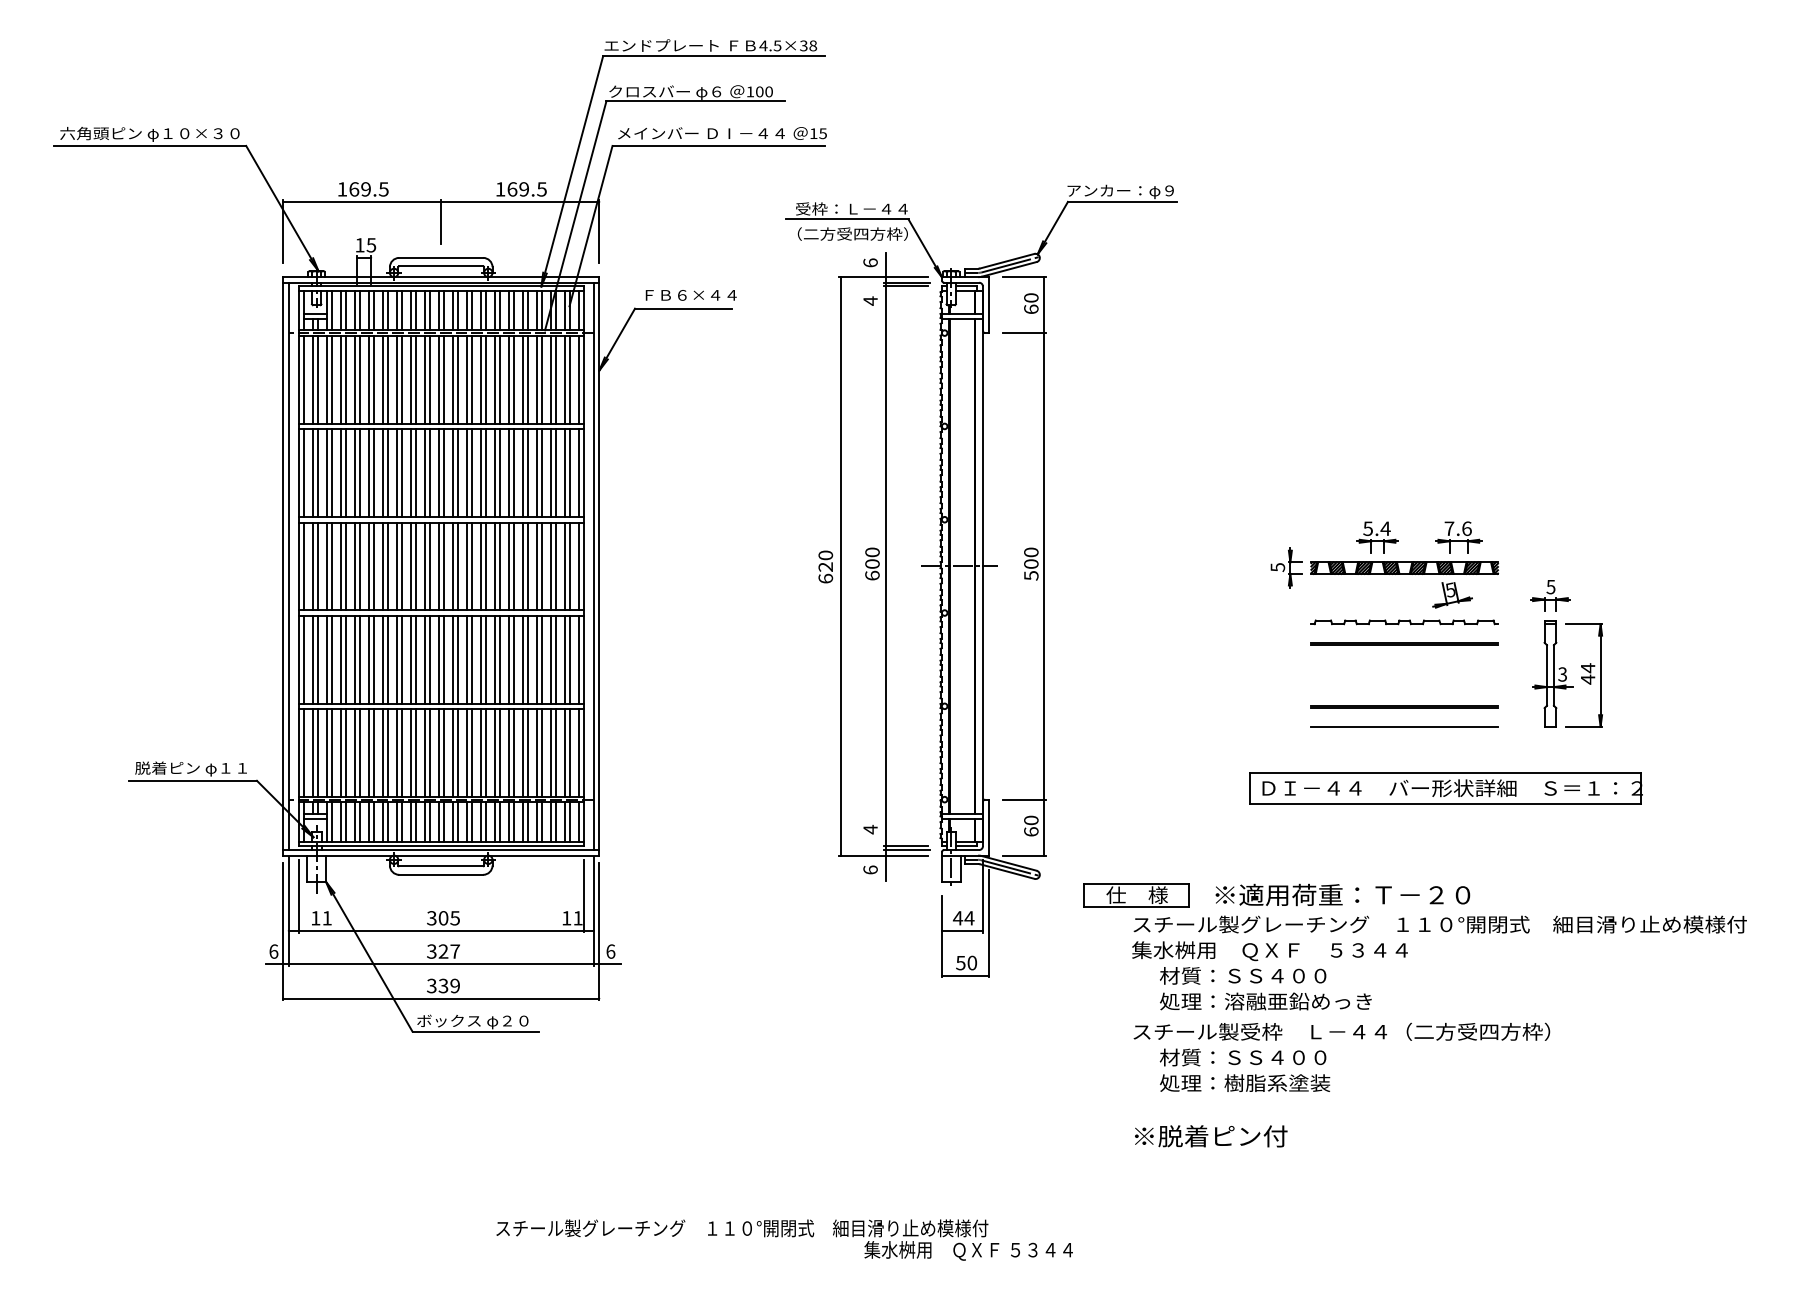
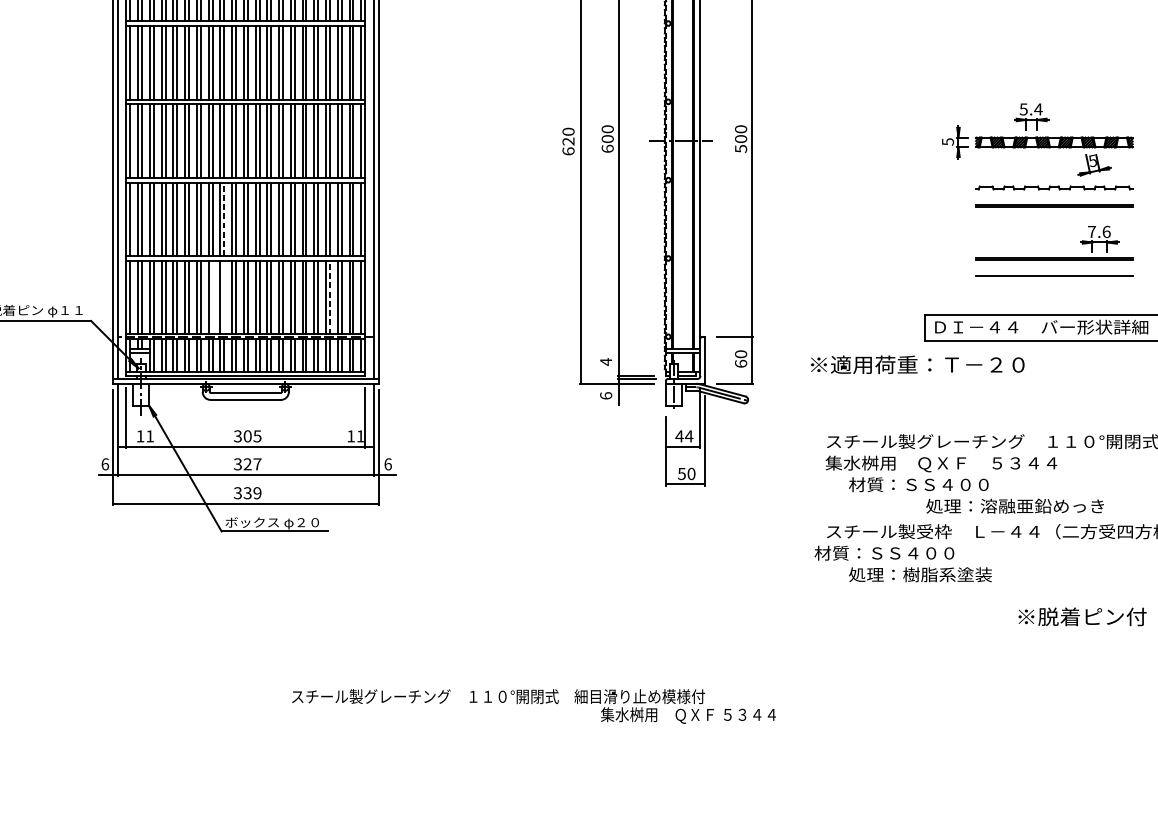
part: (1458, 537) -> (1099, 239), moved
line: (415, 659) -> (224, 219), solid -> dashed
line: (401, 752) -> (212, 297), removed
line: (415, 752) -> (224, 297), removed
line: (541, 752) -> (329, 297), solid -> dashed
text: (1342, 894) -> (917, 364), moved
part: (1136, 895) -> (829, 417), removed
text: (1265, 1001) -> (1014, 506), moved
text: (1242, 1057) -> (883, 553), moved
text: (1211, 1136) -> (1082, 617), moved

